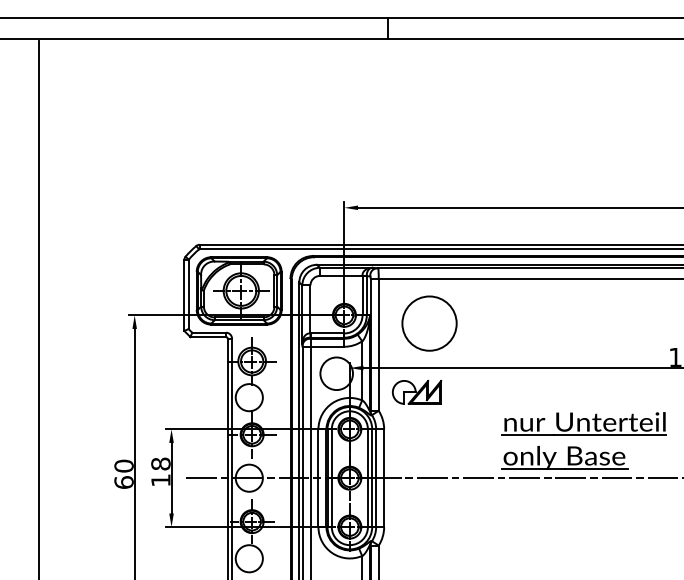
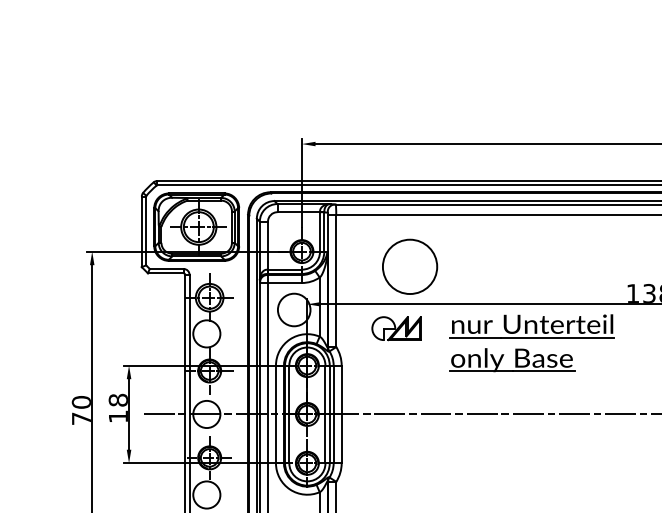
circle: (429, 323) -> (410, 266), moved
part: (417, 392) -> (397, 328), moved
part: (583, 440) -> (531, 342), moved
text: (123, 482) -> (81, 418), 60 -> 70

